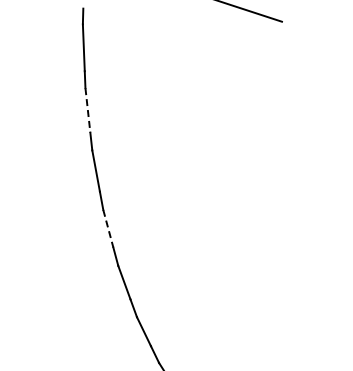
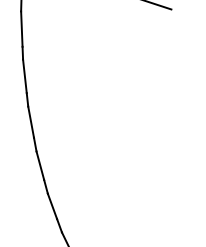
line: (87, 110) -> (24, 76), dashed -> solid
line: (108, 229) -> (40, 166), dashed -> solid

